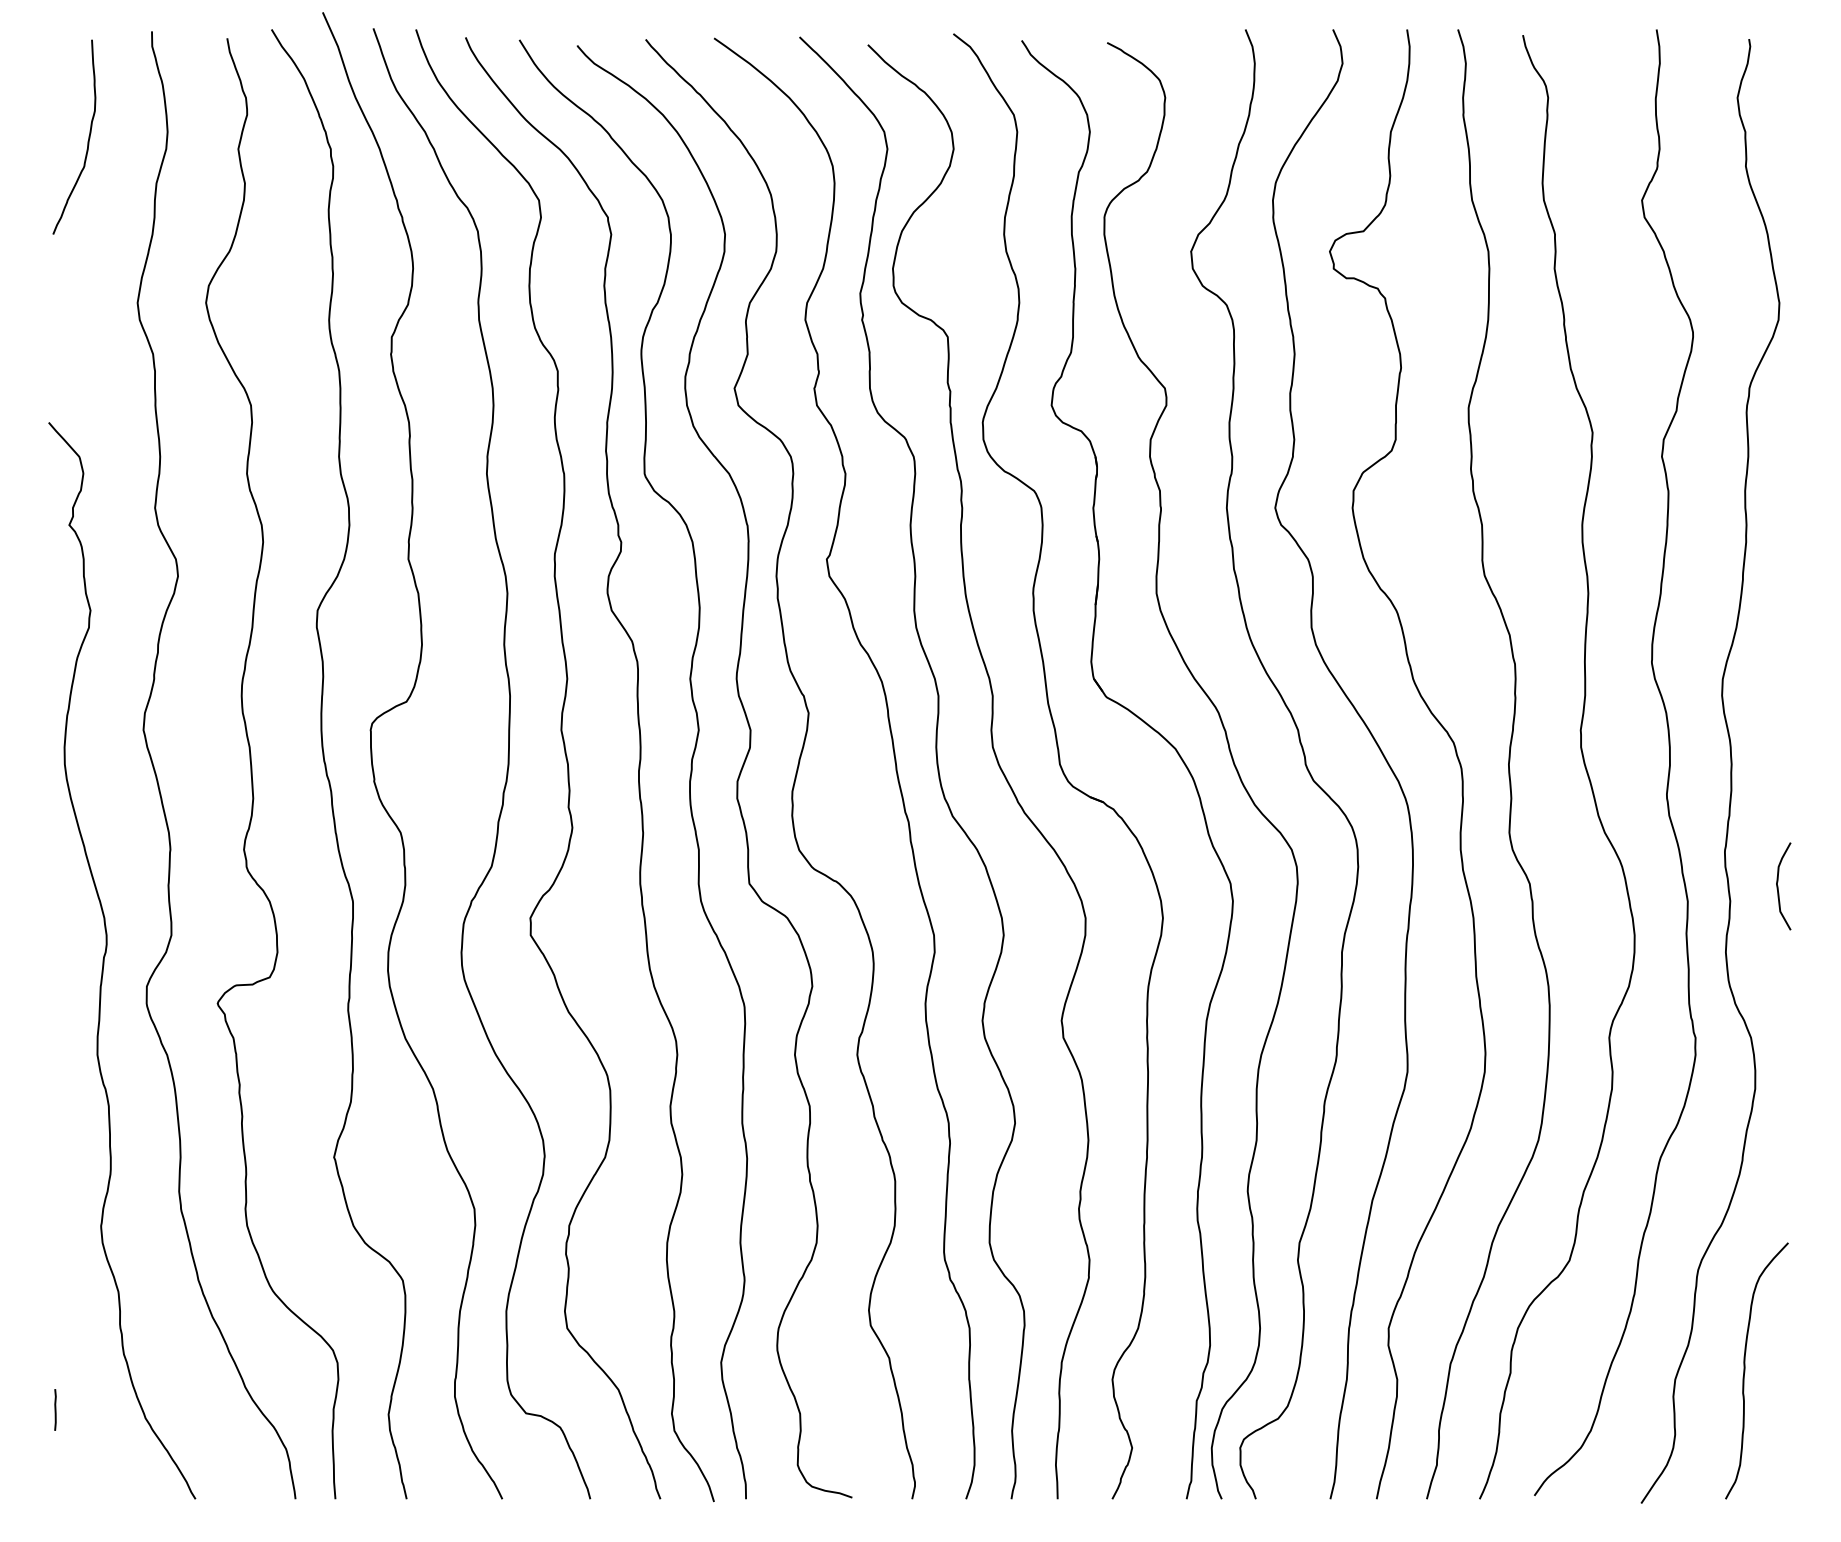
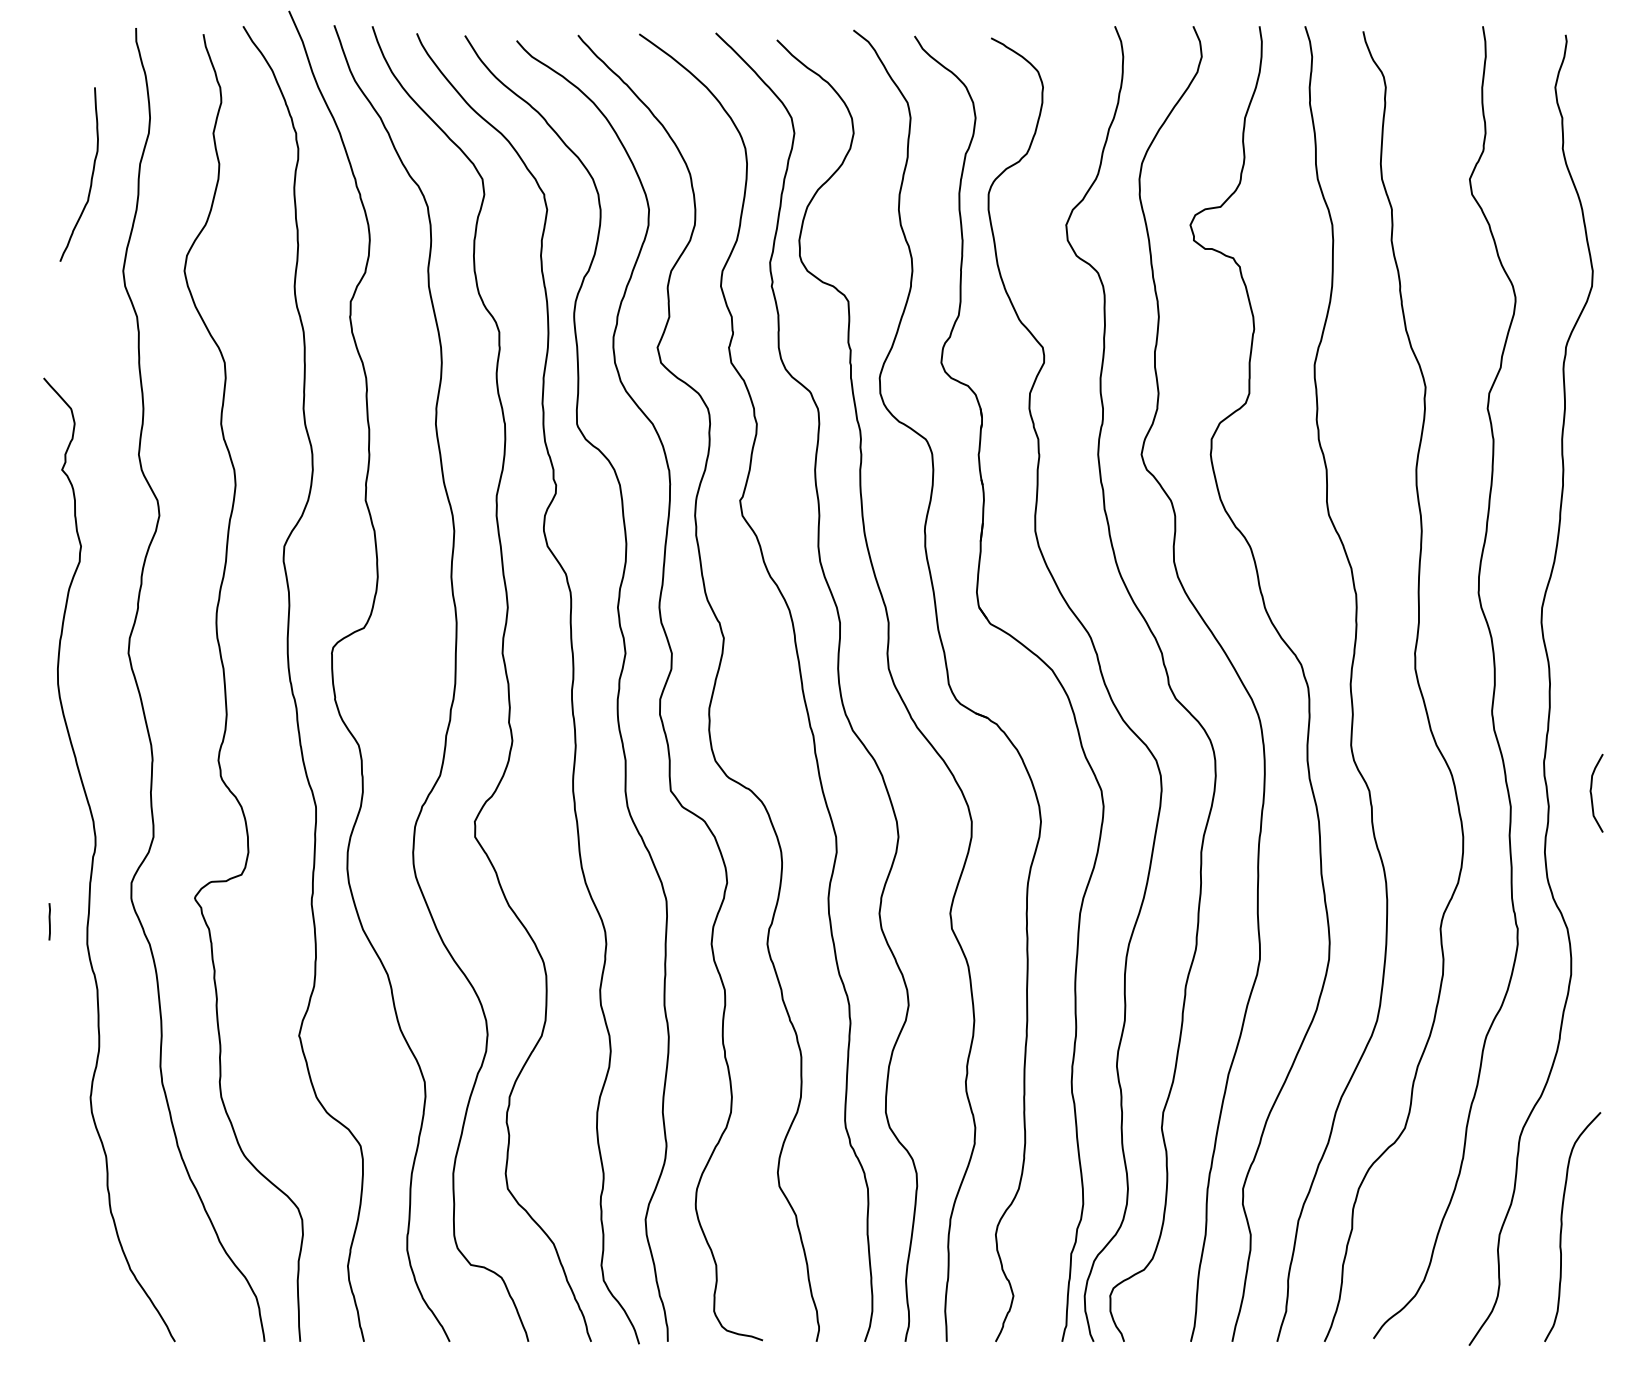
curve: (87, 141) -> (90, 178), moved
line: (55, 1409) -> (49, 921), moved

